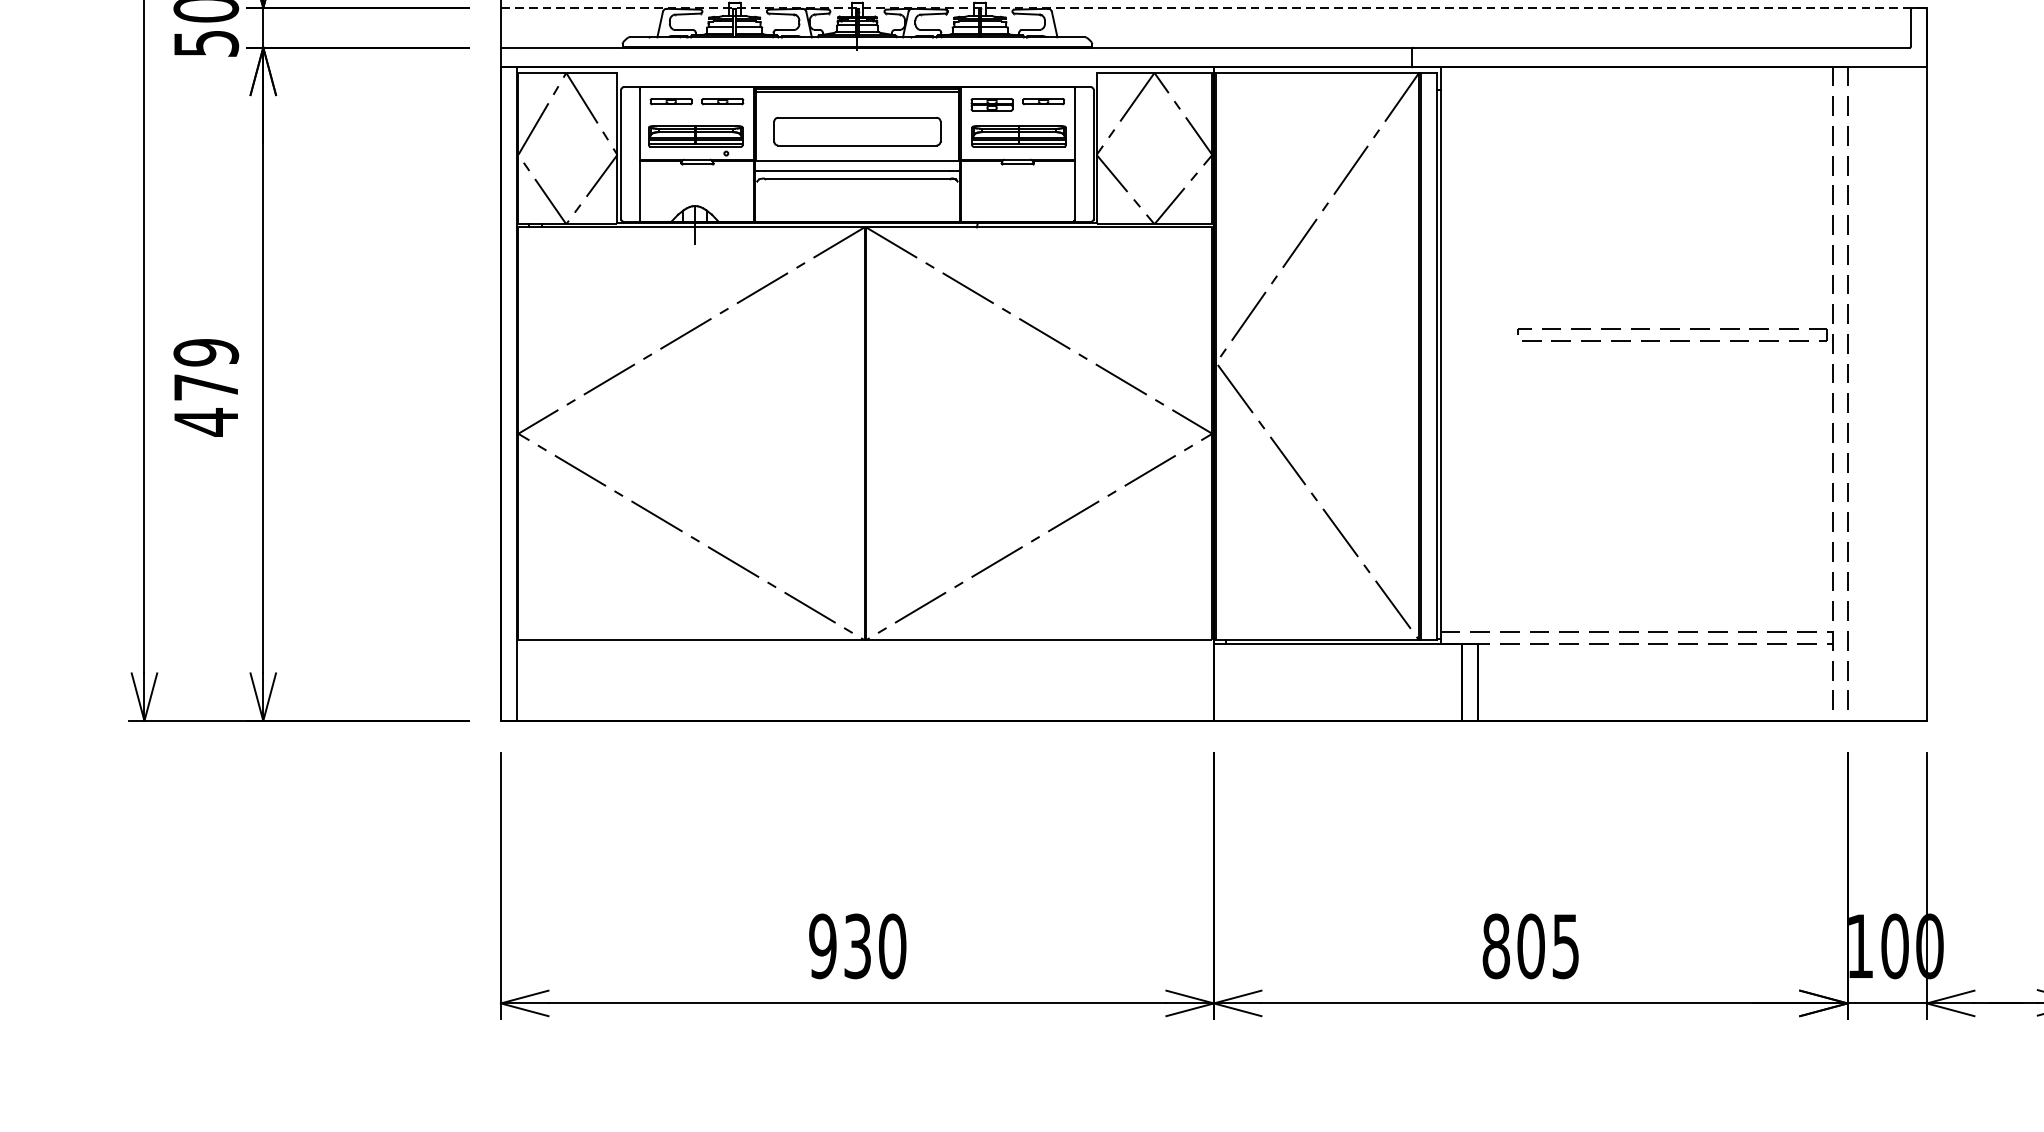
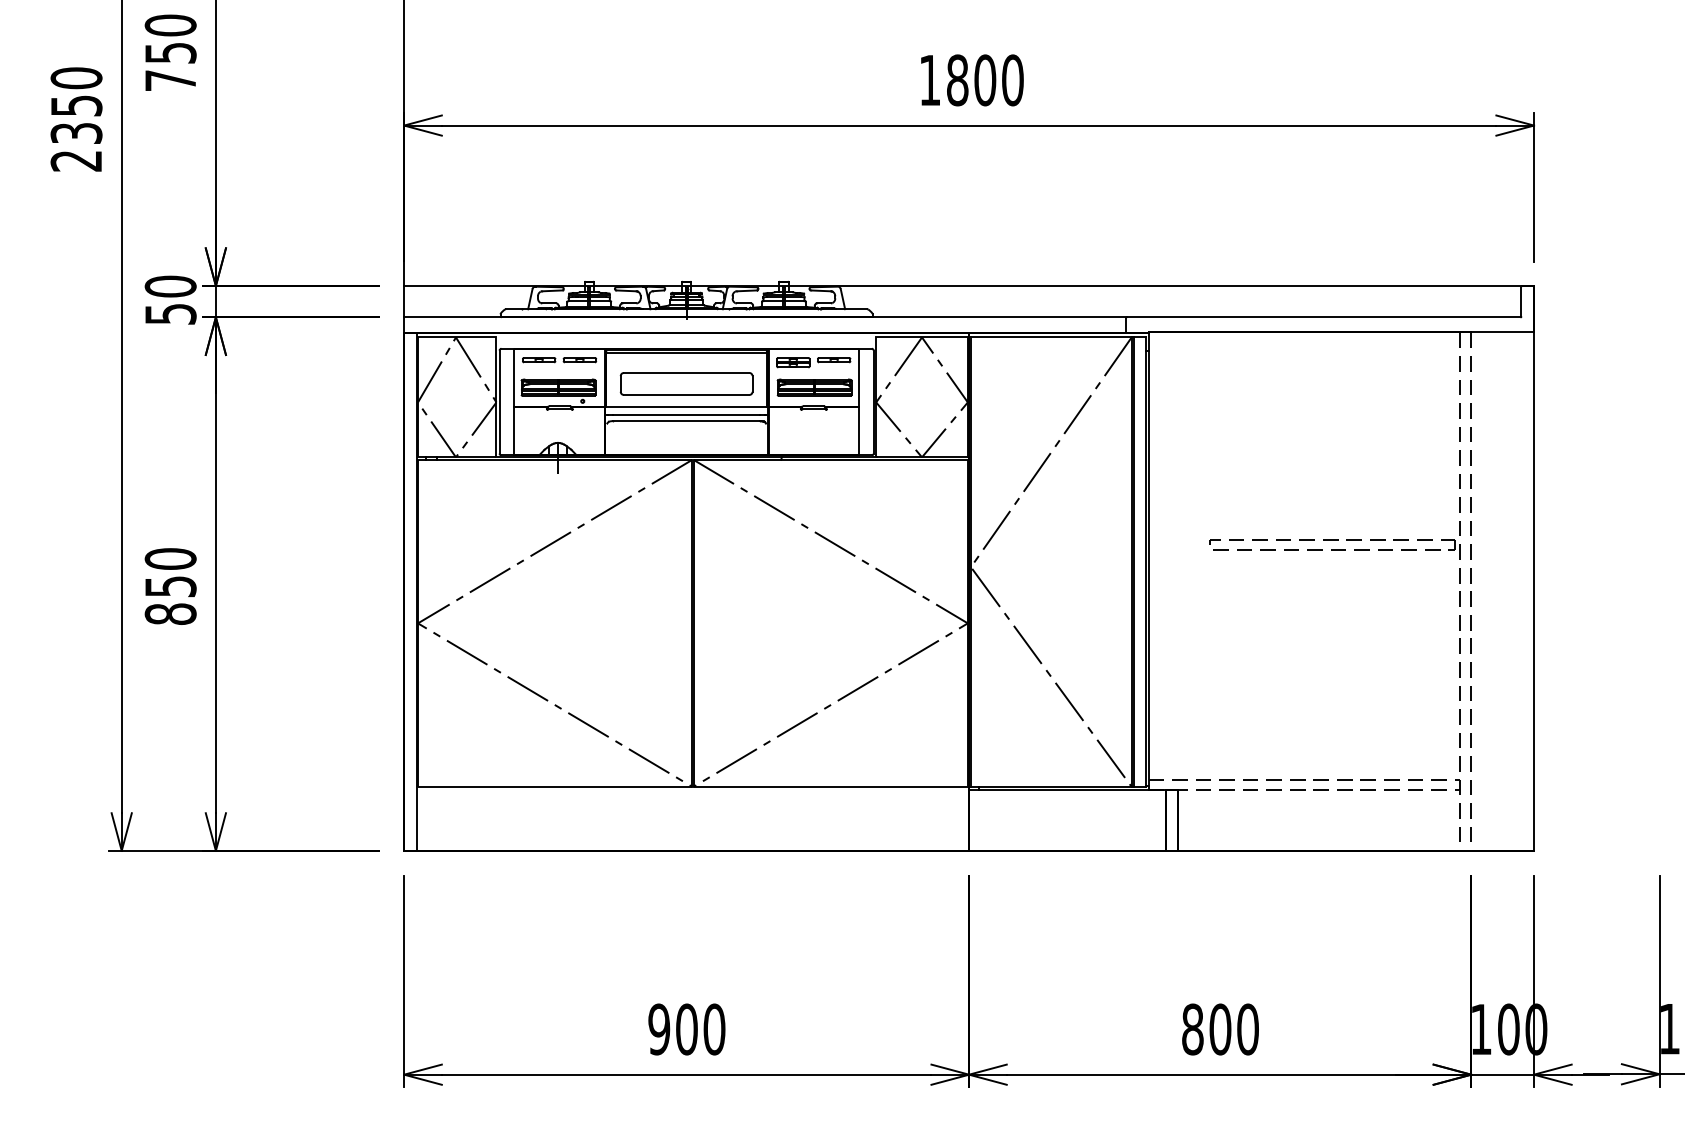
line: (1214, 7) -> (969, 285), dashed -> solid
text: (206, 387) -> (170, 586), 479 -> 850
text: (857, 946) -> (686, 1029), 930 -> 900
text: (1565, 946) -> (1247, 1029), 805 -> 800

